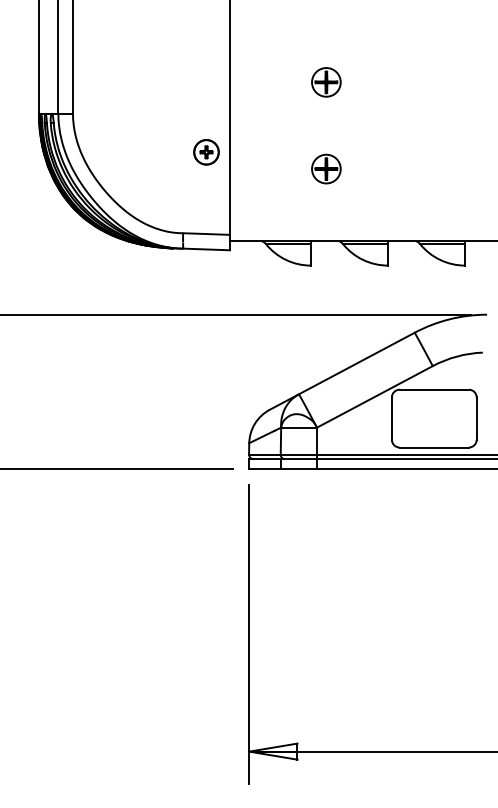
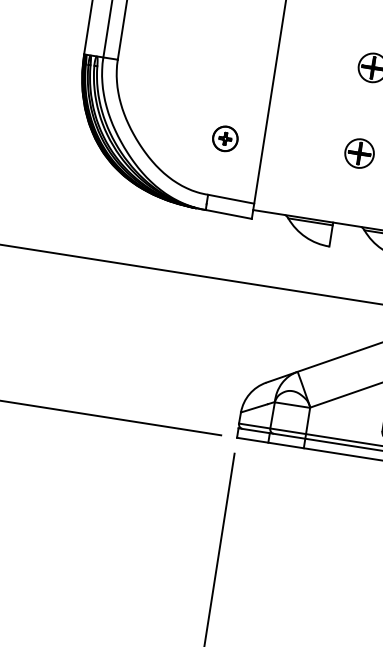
part: (206, 152) -> (225, 139), moved

